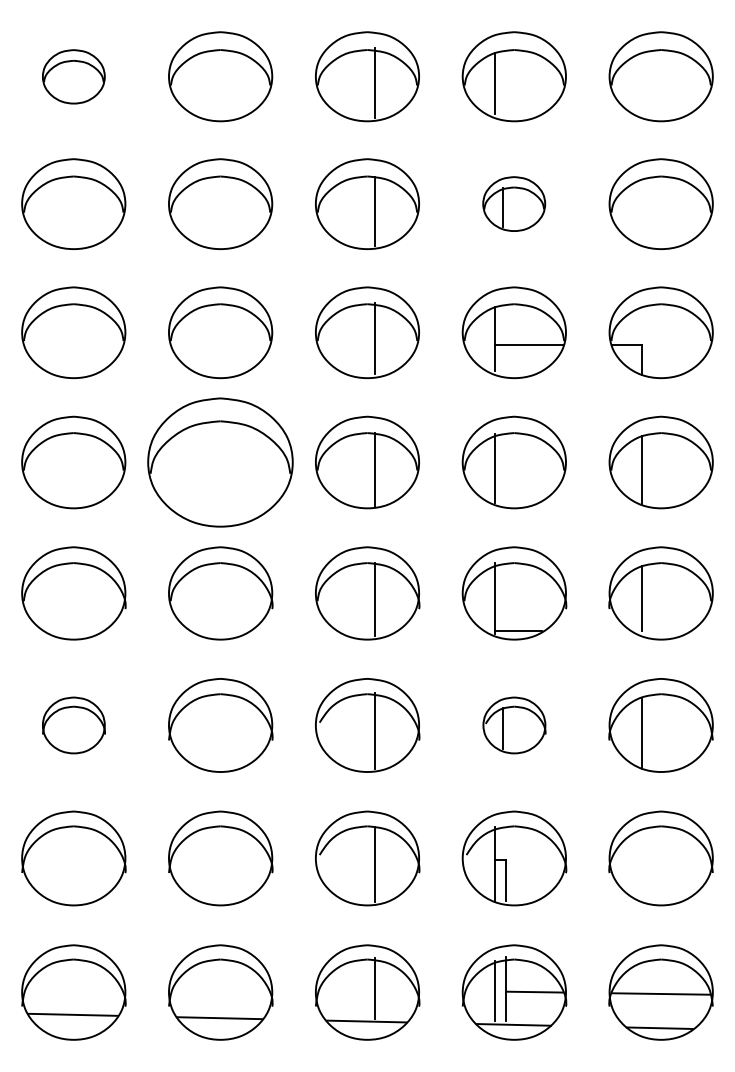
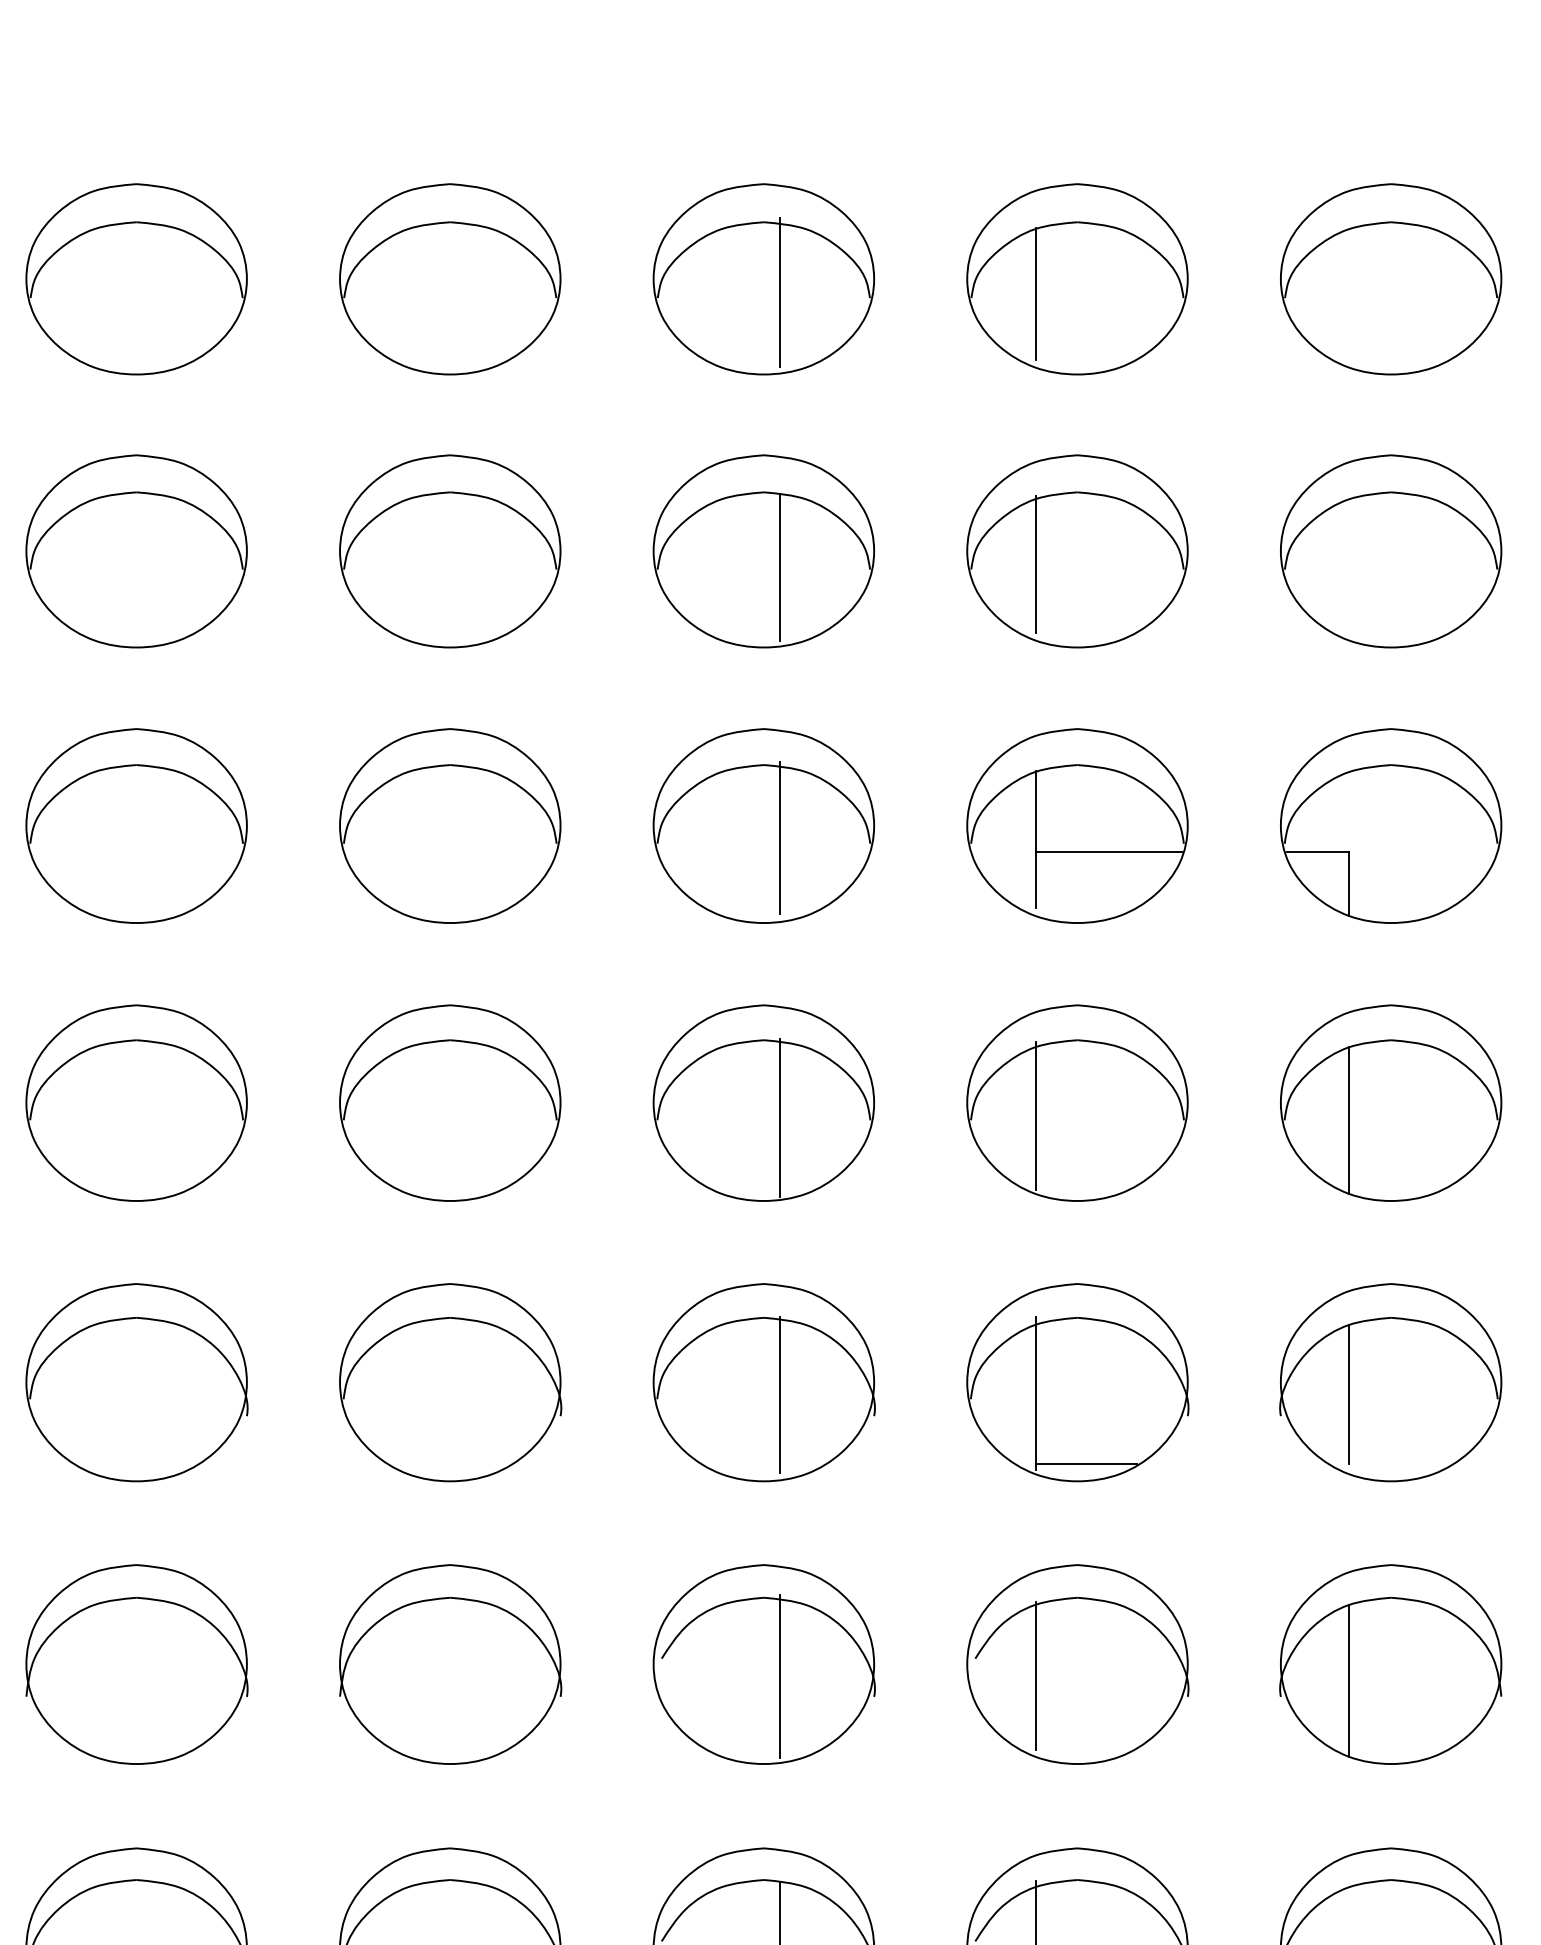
part: (73, 76) -> (136, 278), size x1.67
part: (513, 203) -> (1075, 550), size x1.67
part: (220, 462) -> (449, 1103), size x0.71
part: (73, 725) -> (136, 1664), size x1.67
part: (514, 725) -> (1077, 1664), size x1.67

